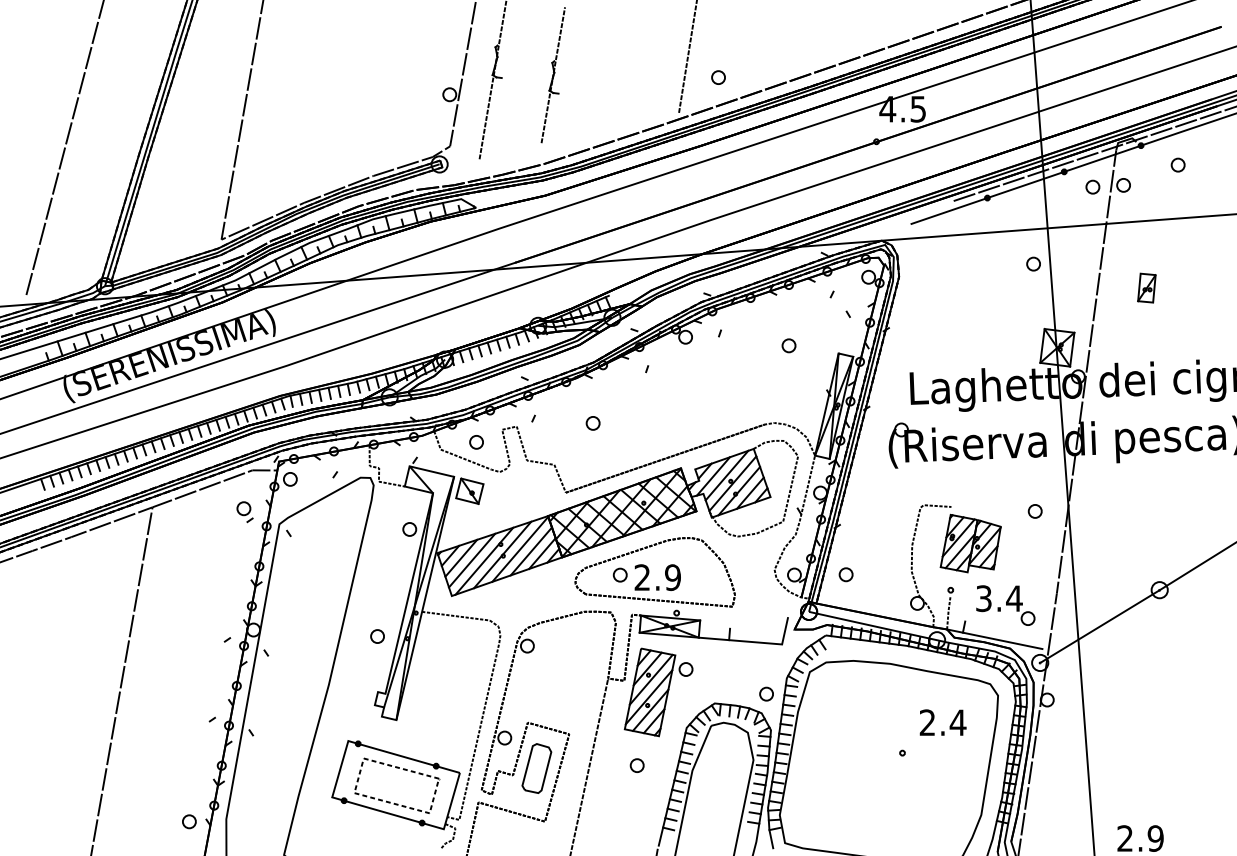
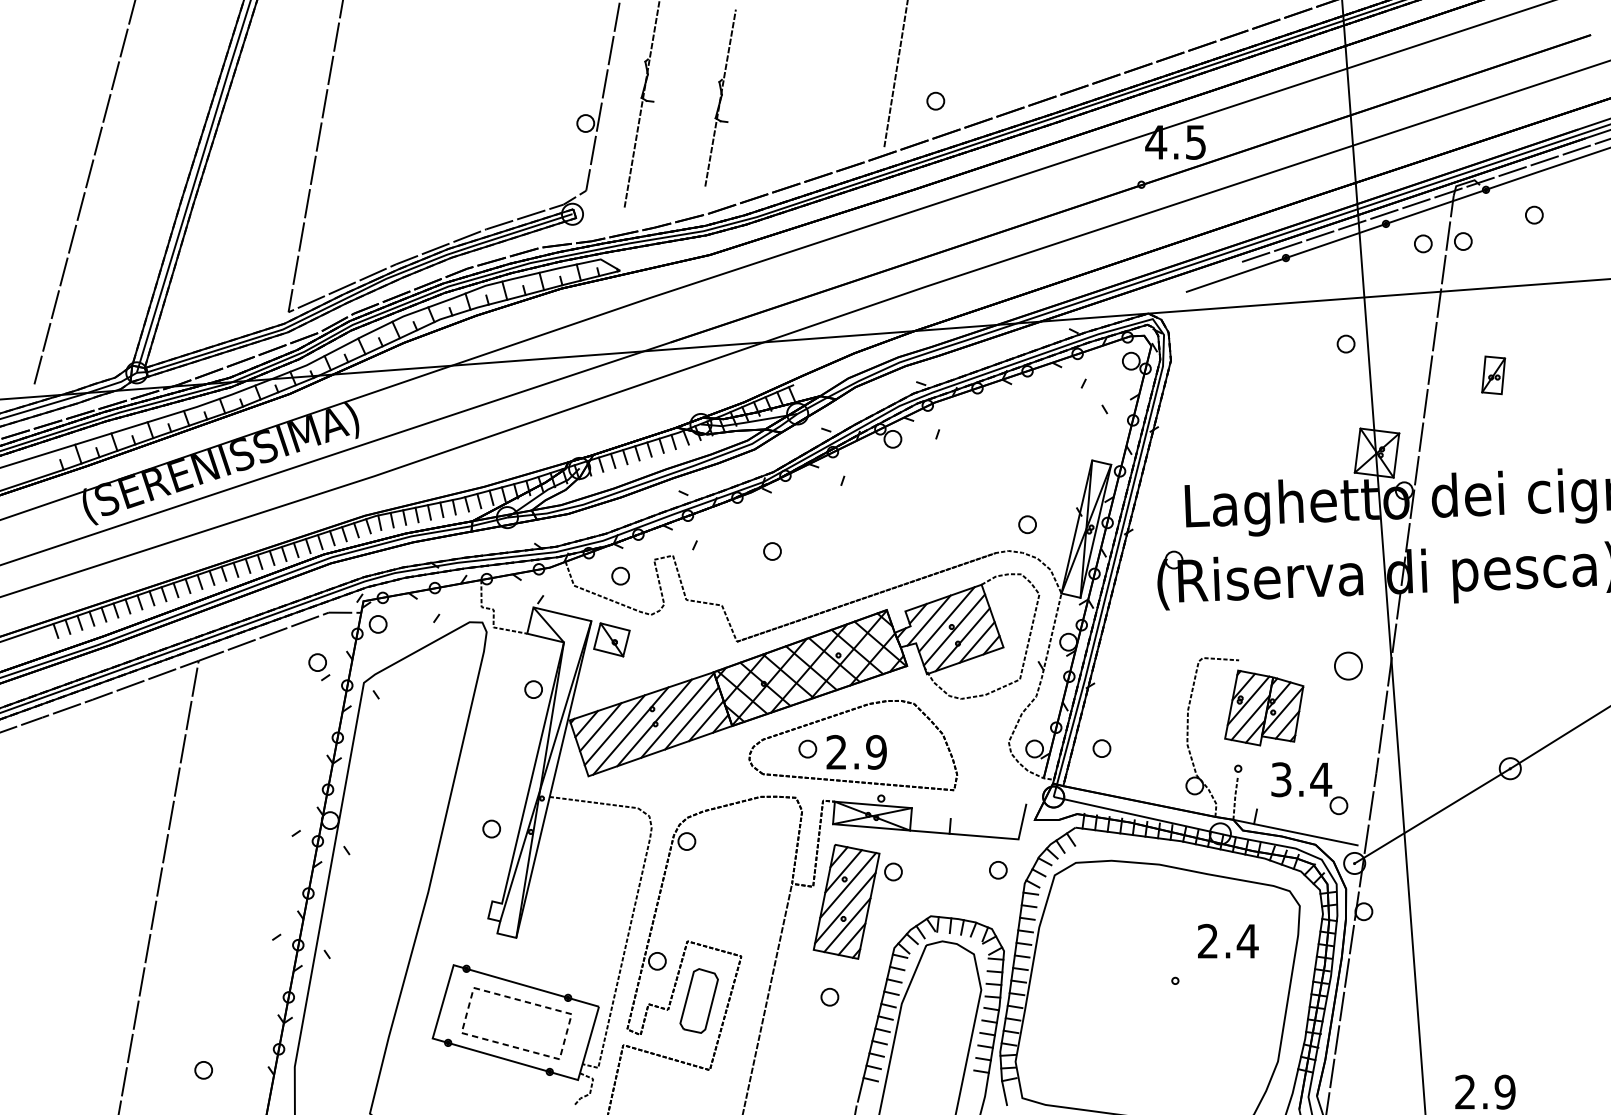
part: (788, 345) -> (1026, 524), moved
part: (1034, 511) -> (1347, 666), size x1.6
part: (766, 693) -> (998, 869), moved
part: (189, 821) -> (203, 1069), moved

